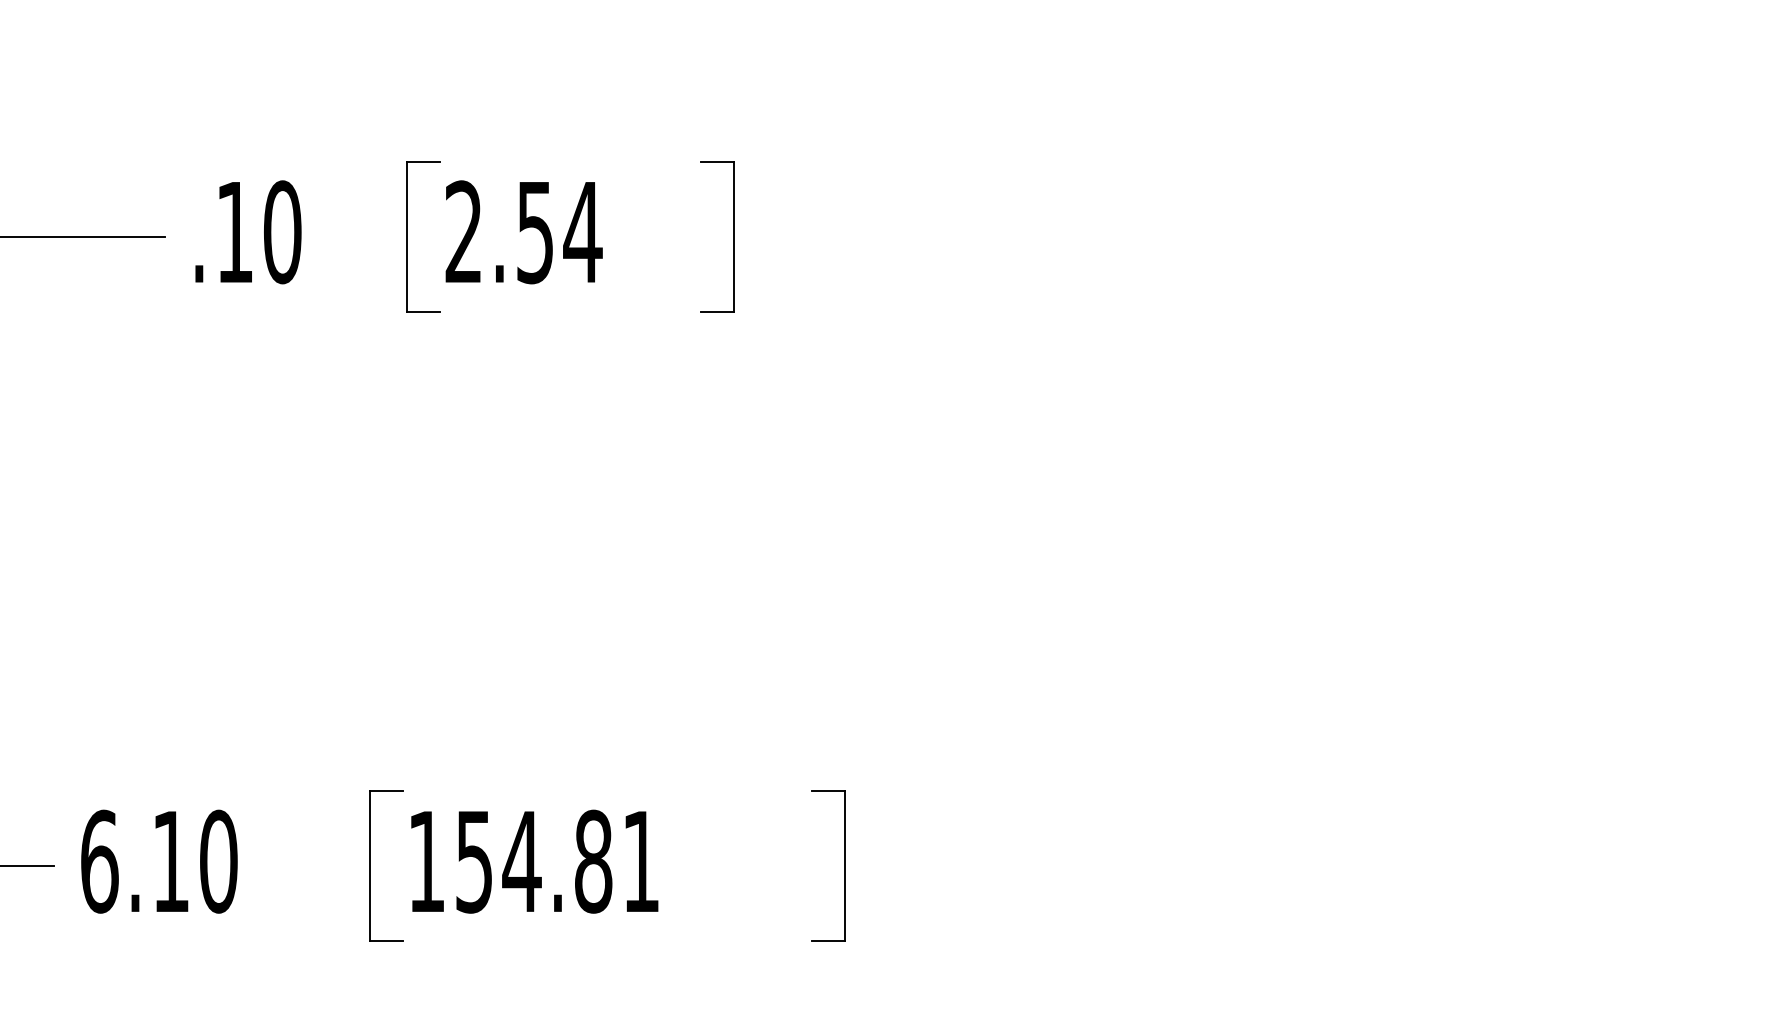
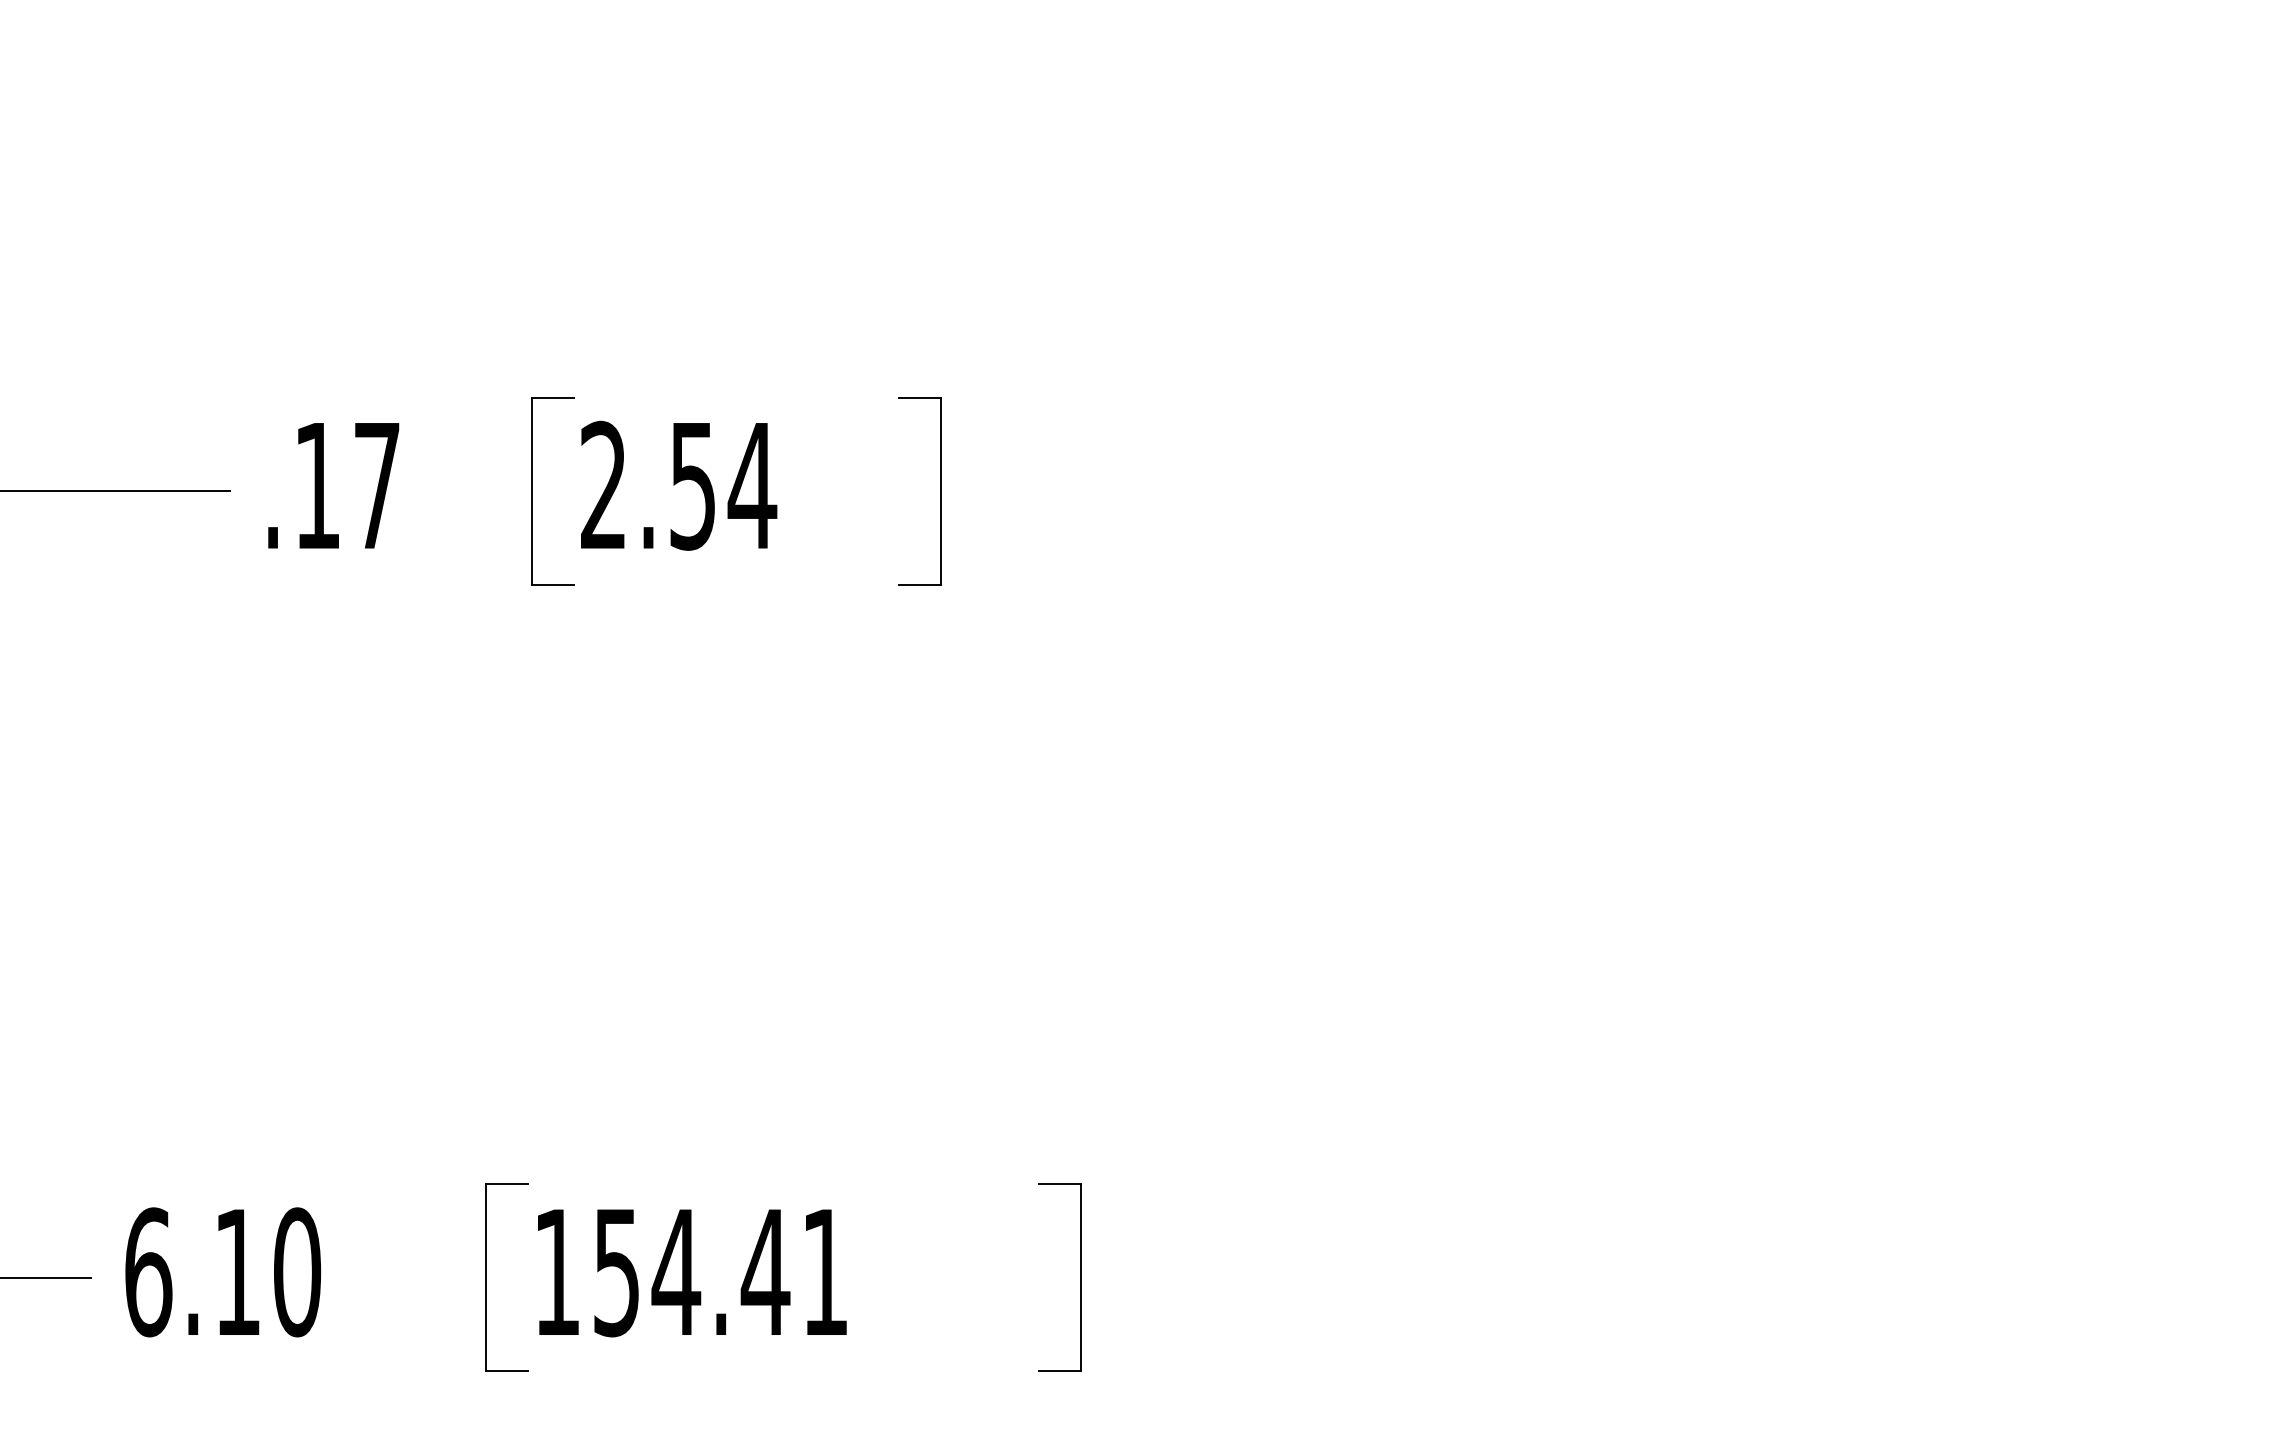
text: (282, 232) -> (376, 485), .10 -> .17
text: (593, 861) -> (765, 1272), 154.81 -> 154.41

